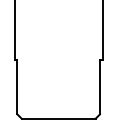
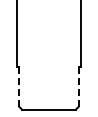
line: (17, 86) -> (19, 86), solid -> dashed
line: (99, 86) -> (78, 86), solid -> dashed

